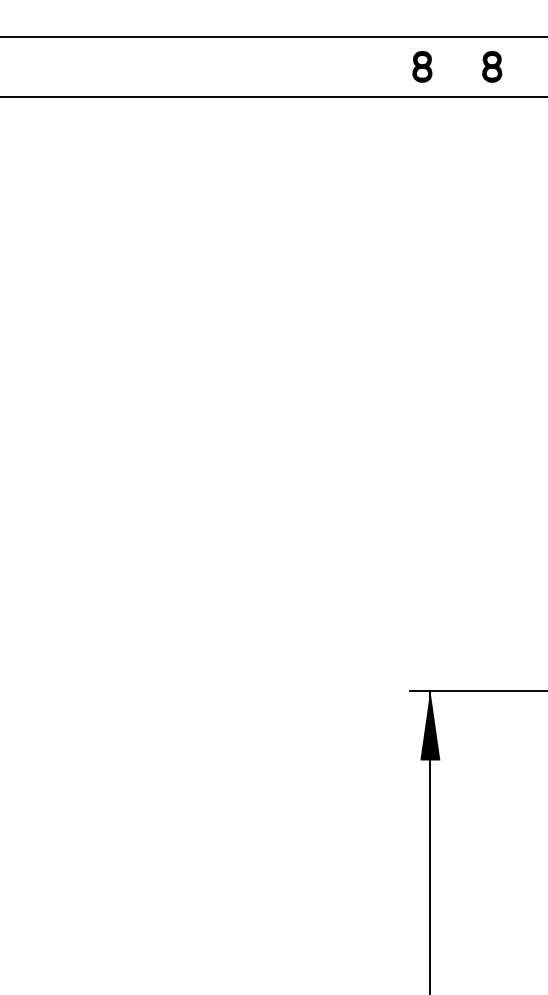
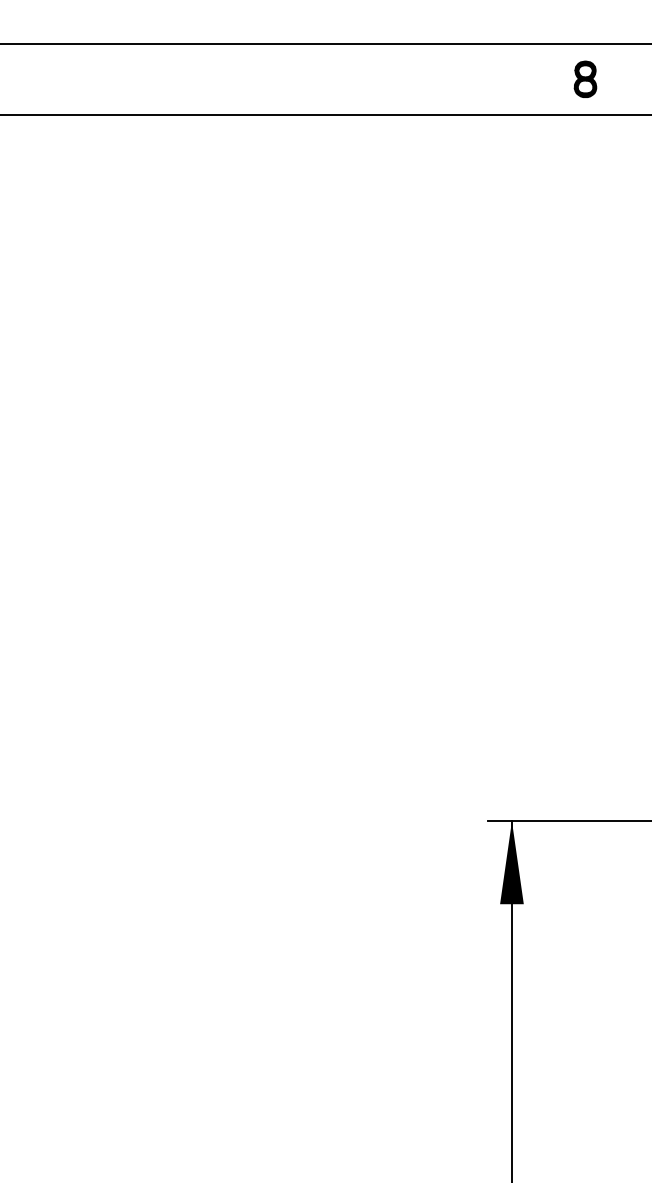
part: (422, 66) -> (502, 78), removed

